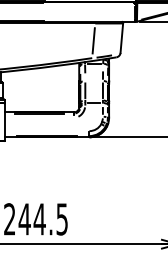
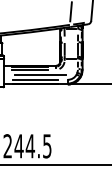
line: (38, 117) -> (29, 69), added
line: (52, 124) -> (39, 74), added
line: (46, 131) -> (35, 80), added

